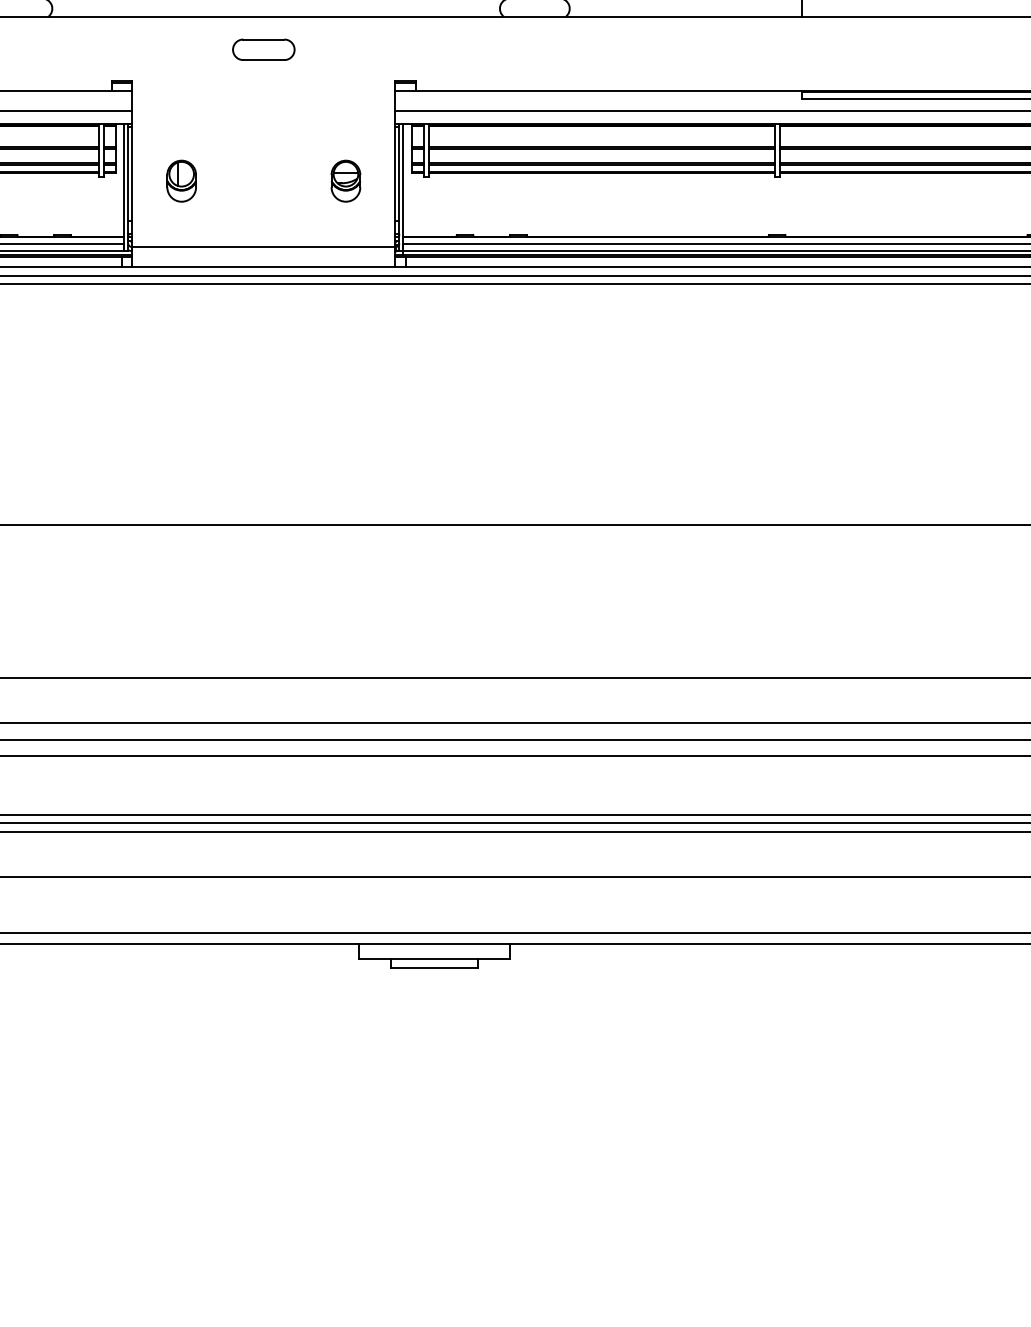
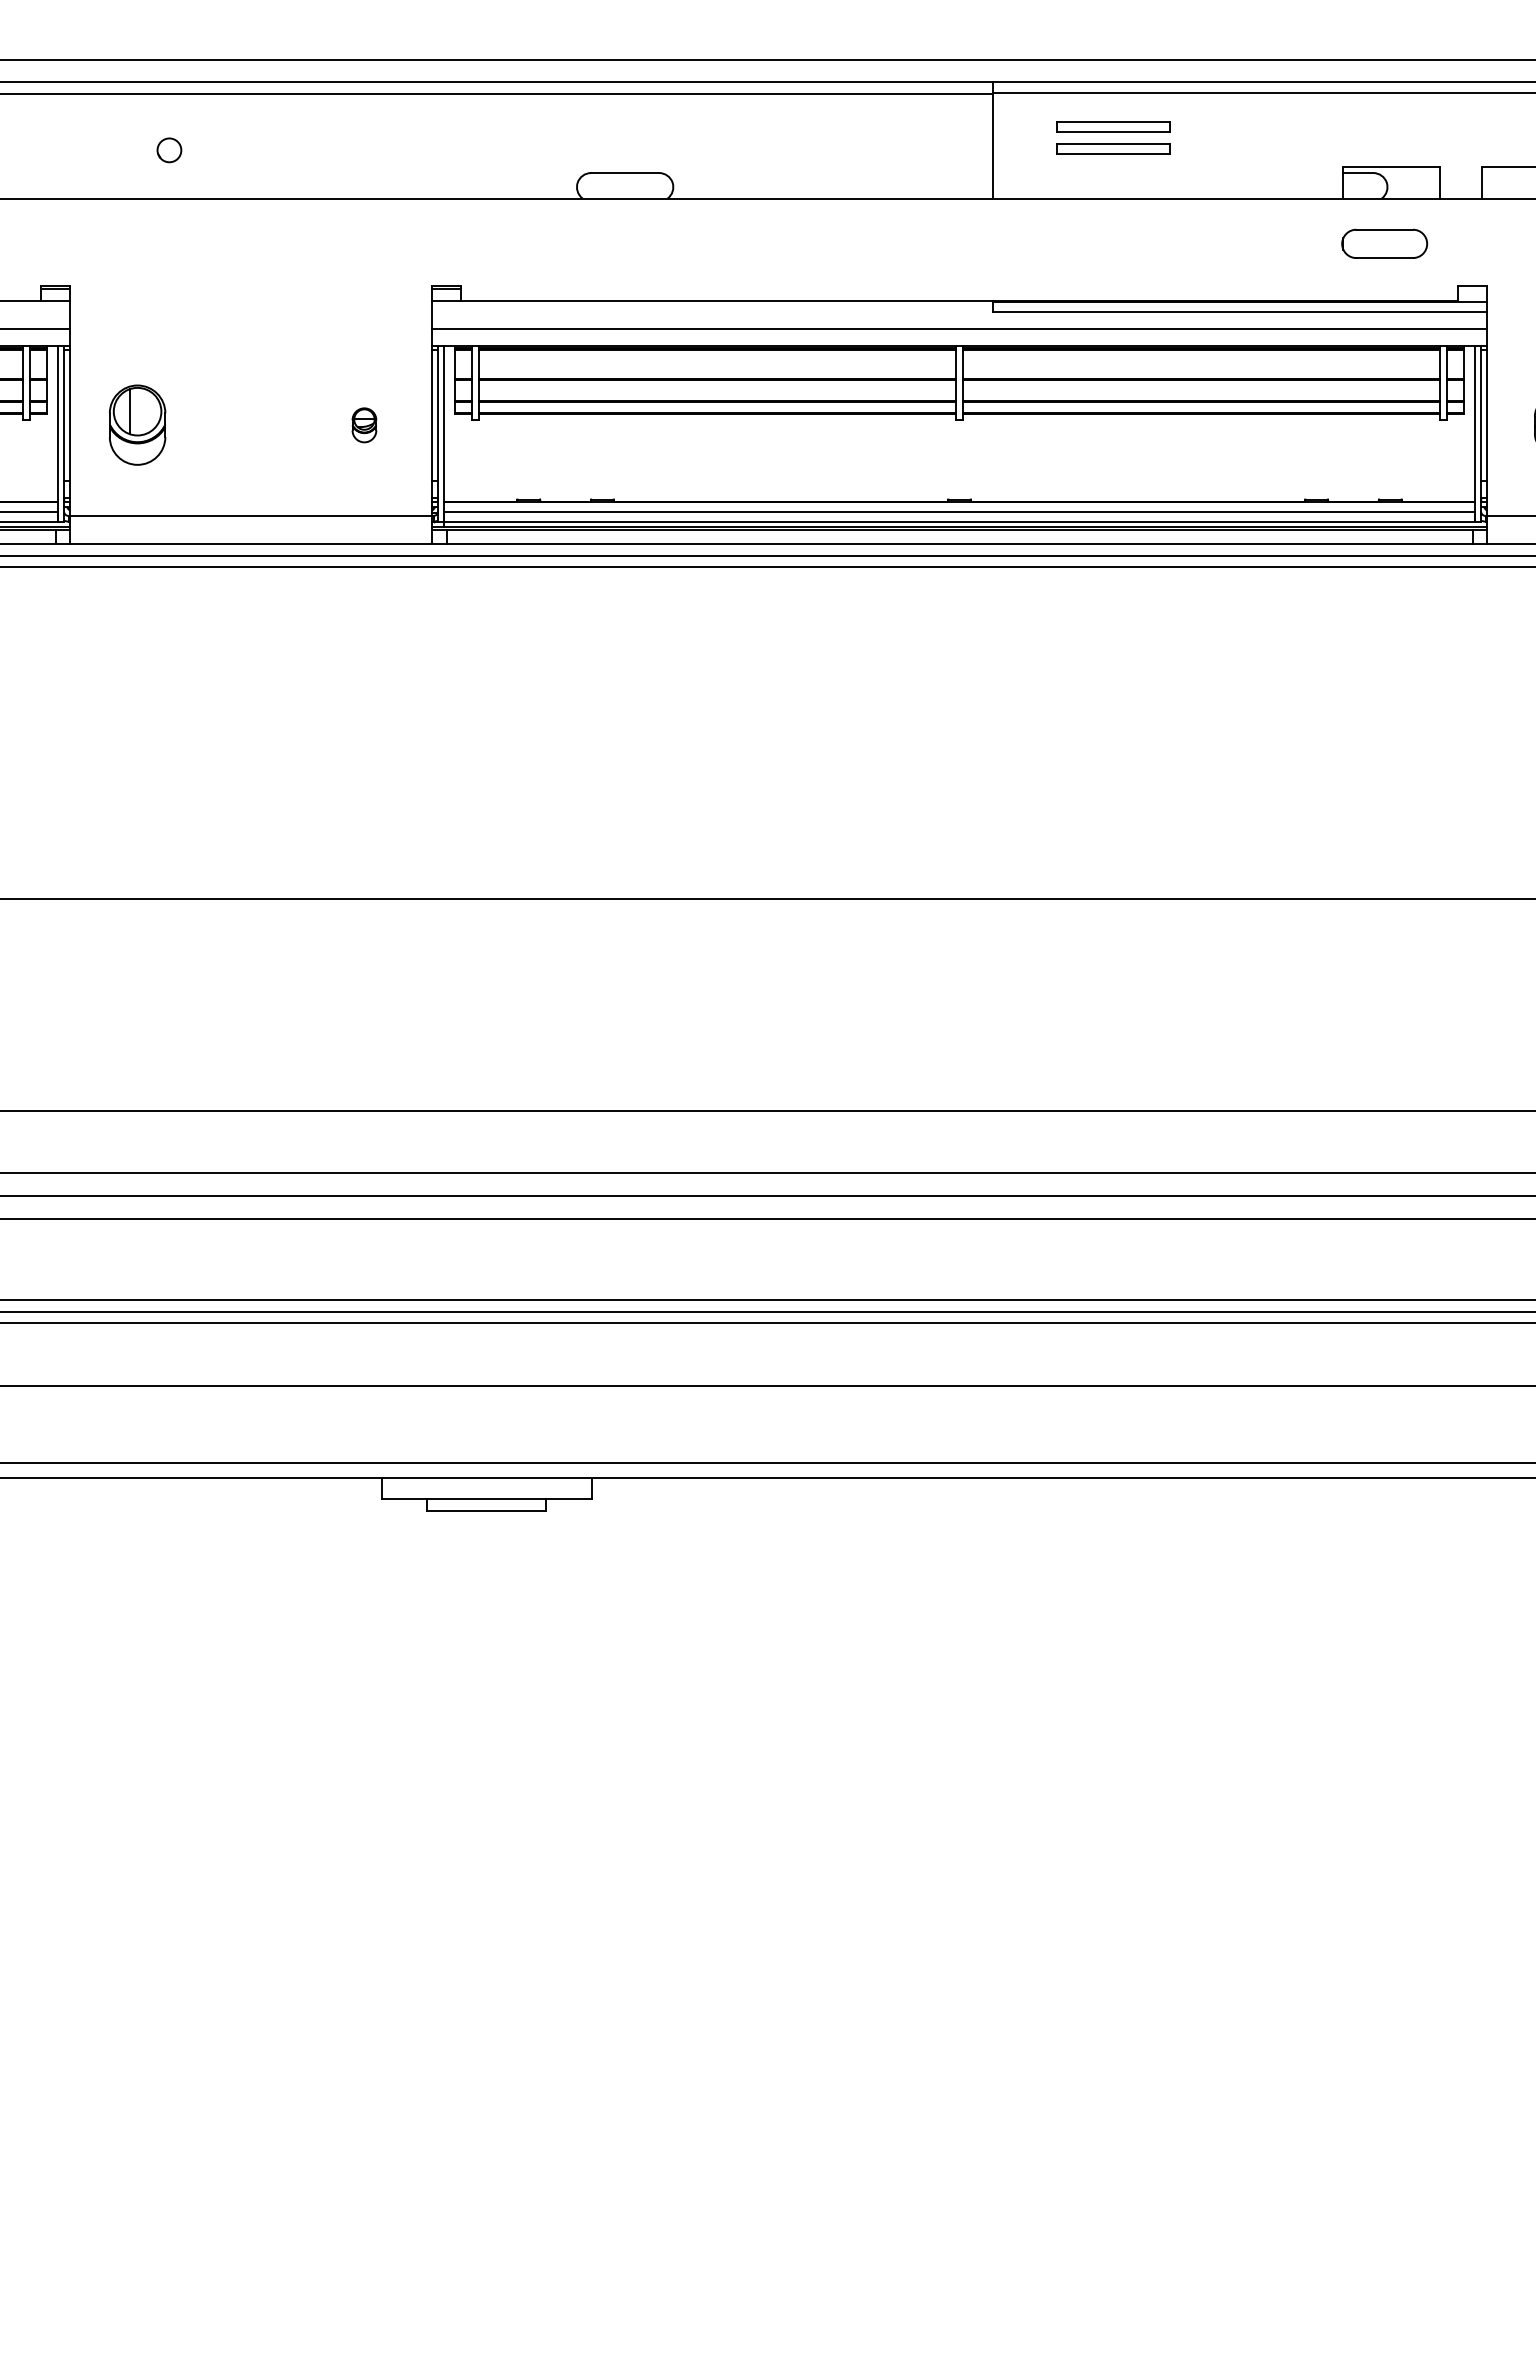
part: (263, 49) -> (250, 243), removed
part: (181, 181) -> (137, 425), size x1.4
part: (346, 181) -> (364, 425), size x0.6

